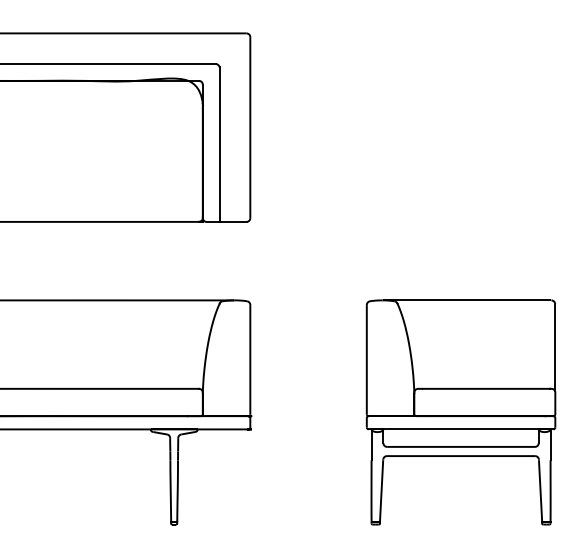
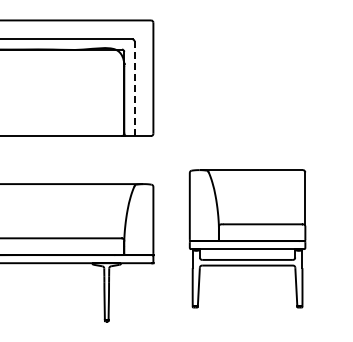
line: (219, 146) -> (134, 89), solid -> dashed
part: (460, 411) -> (247, 238), moved

